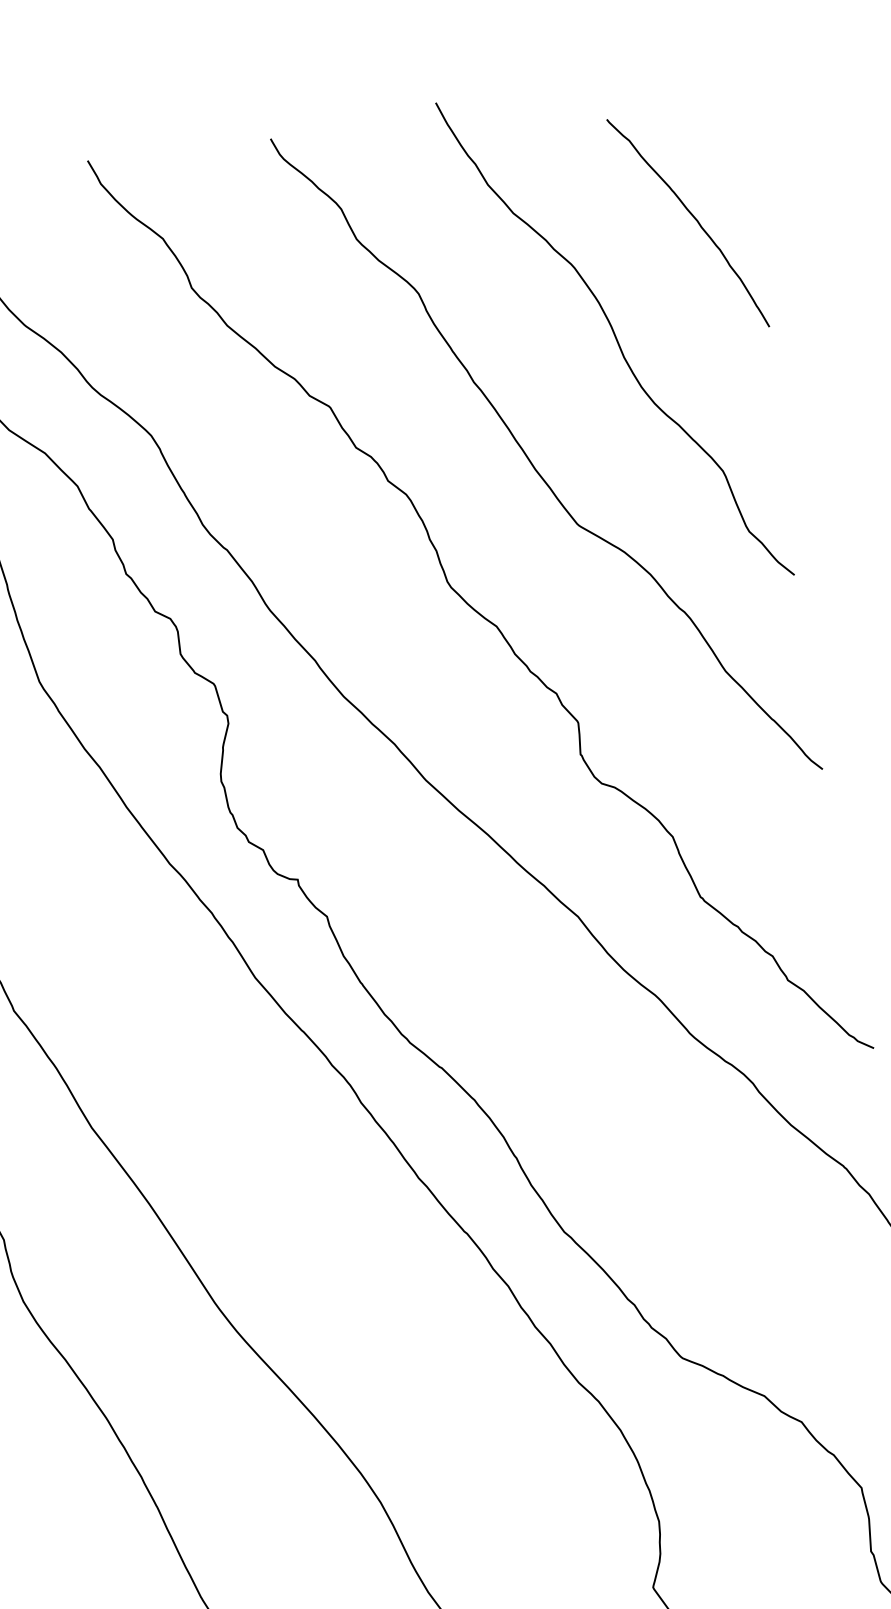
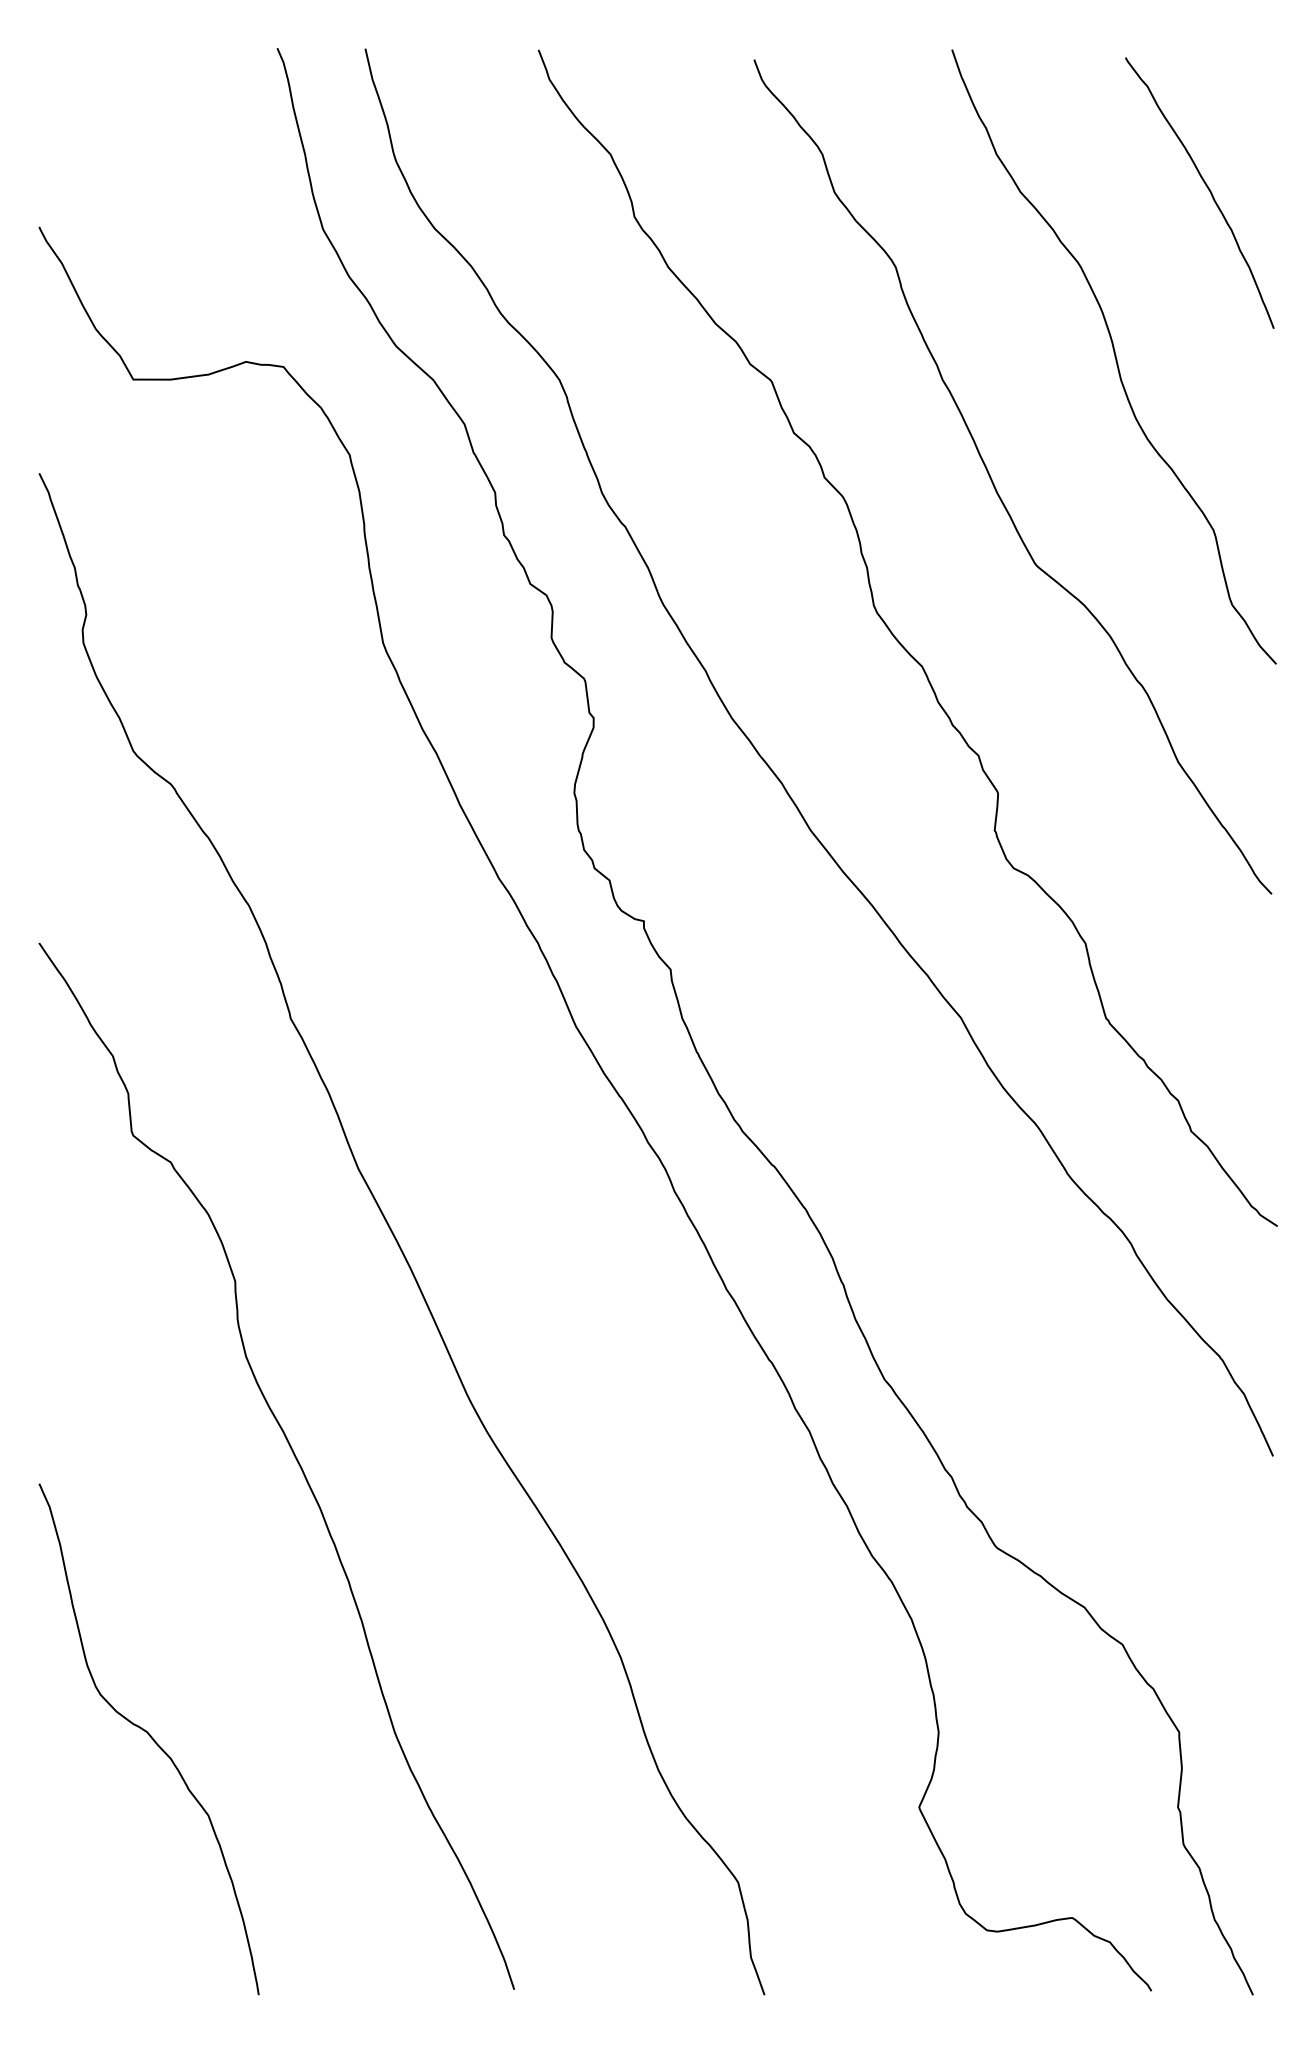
curve: (693, 217) -> (1206, 187), moved

